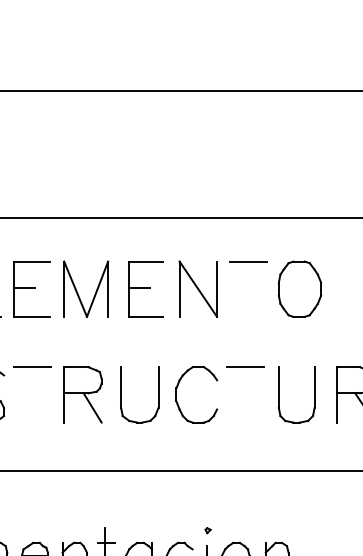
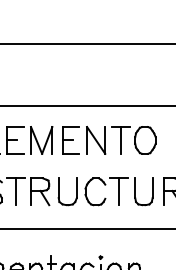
line: (250, 289) -> (121, 140), added
line: (34, 394) -> (16, 191), added
line: (246, 394) -> (119, 191), added

